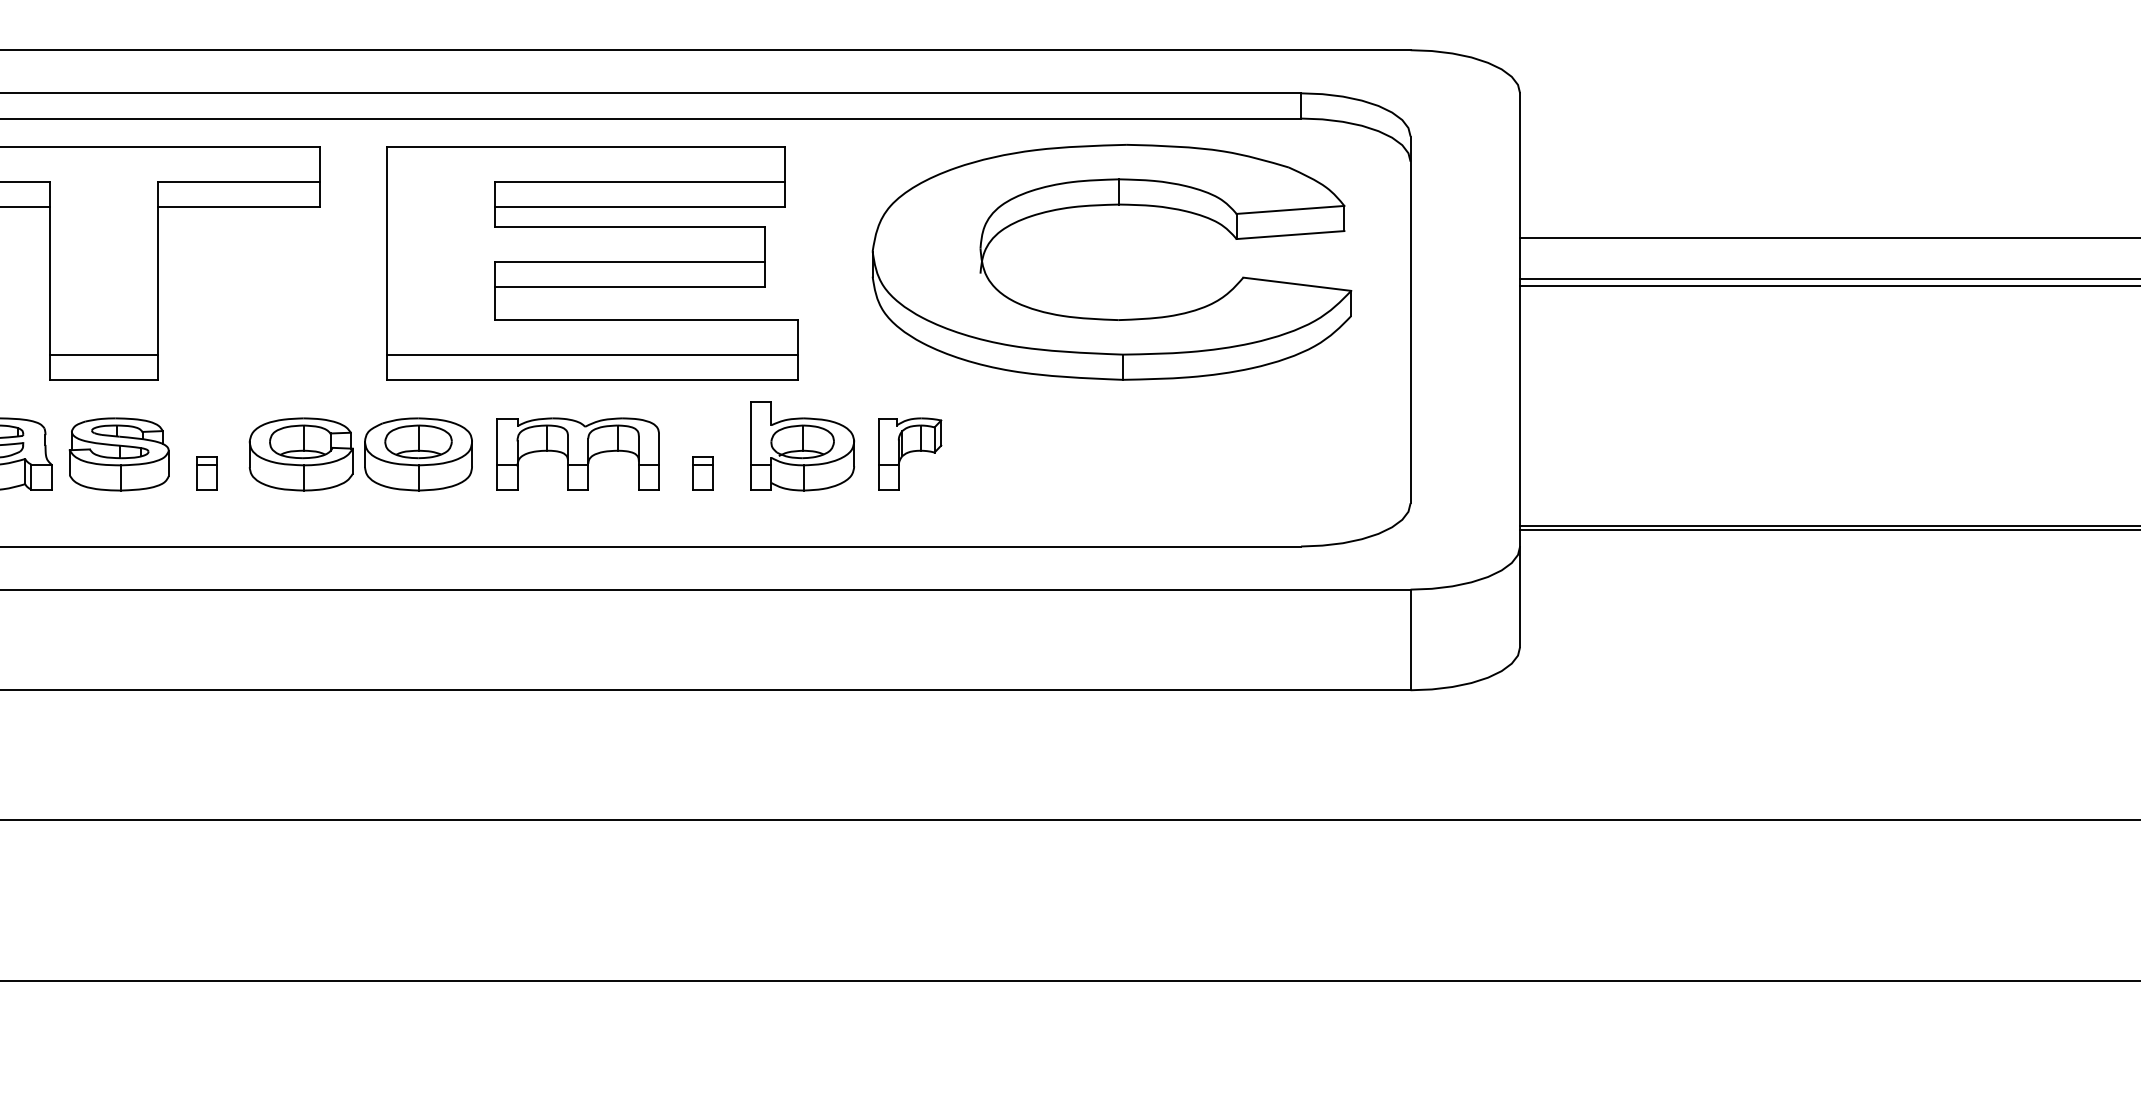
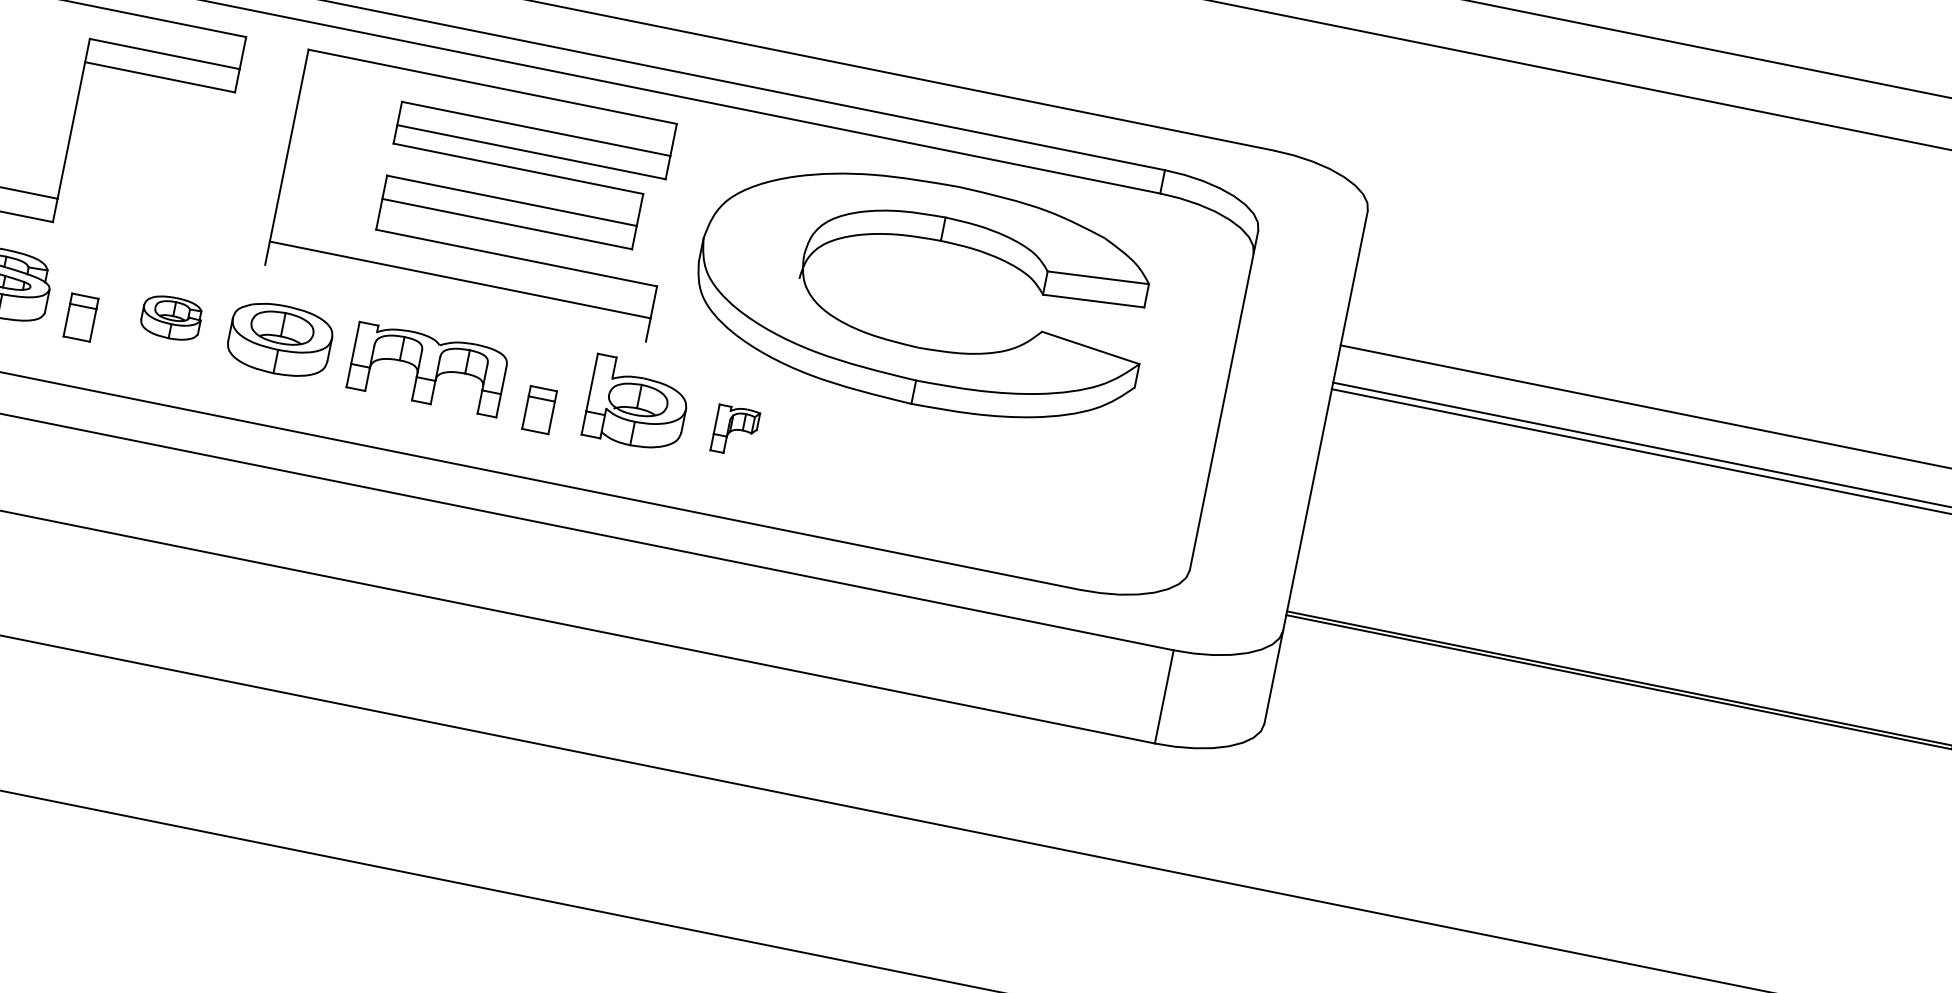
part: (1110, 318) -> (911, 344), moved
line: (592, 379) -> (455, 302), removed
part: (910, 453) -> (735, 430), size x0.7
part: (300, 454) -> (170, 317), size x0.6
part: (206, 473) -> (80, 317), size x1.4
part: (702, 473) -> (539, 410), size x1.4

